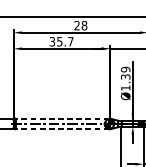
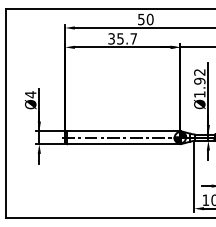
text: (80, 25) -> (145, 19), 28 -> 50
text: (125, 73) -> (199, 76), Ø1.39 -> Ø1.92
line: (62, 118) -> (123, 131), dashed -> solid
line: (62, 129) -> (123, 144), dashed -> solid

